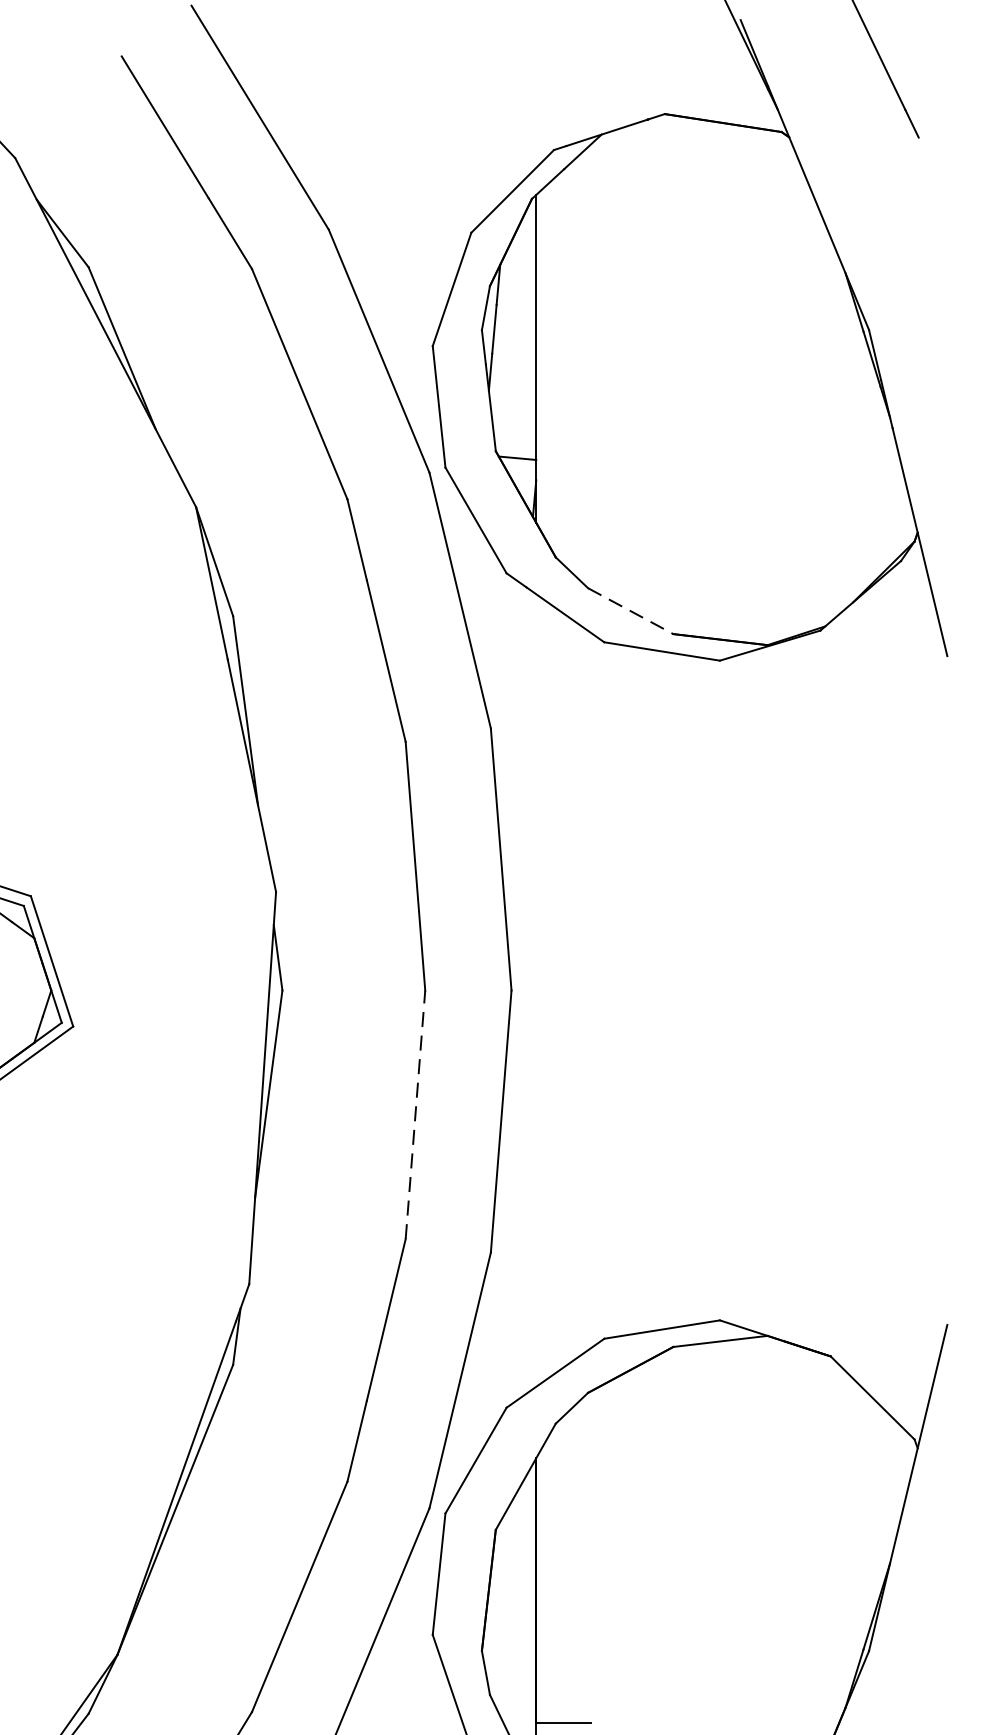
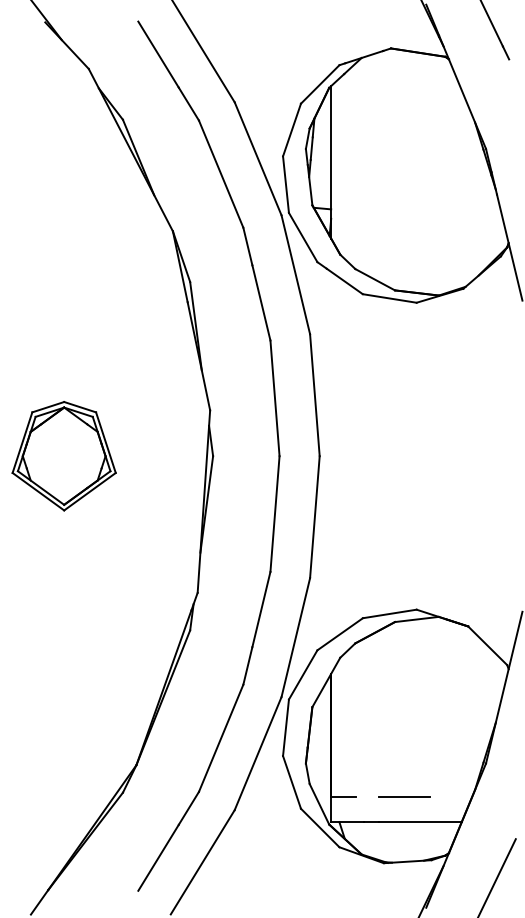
line: (631, 610) -> (375, 279), dashed -> solid
line: (416, 1113) -> (275, 513), dashed -> solid
line: (693, 1721) -> (404, 796), added

